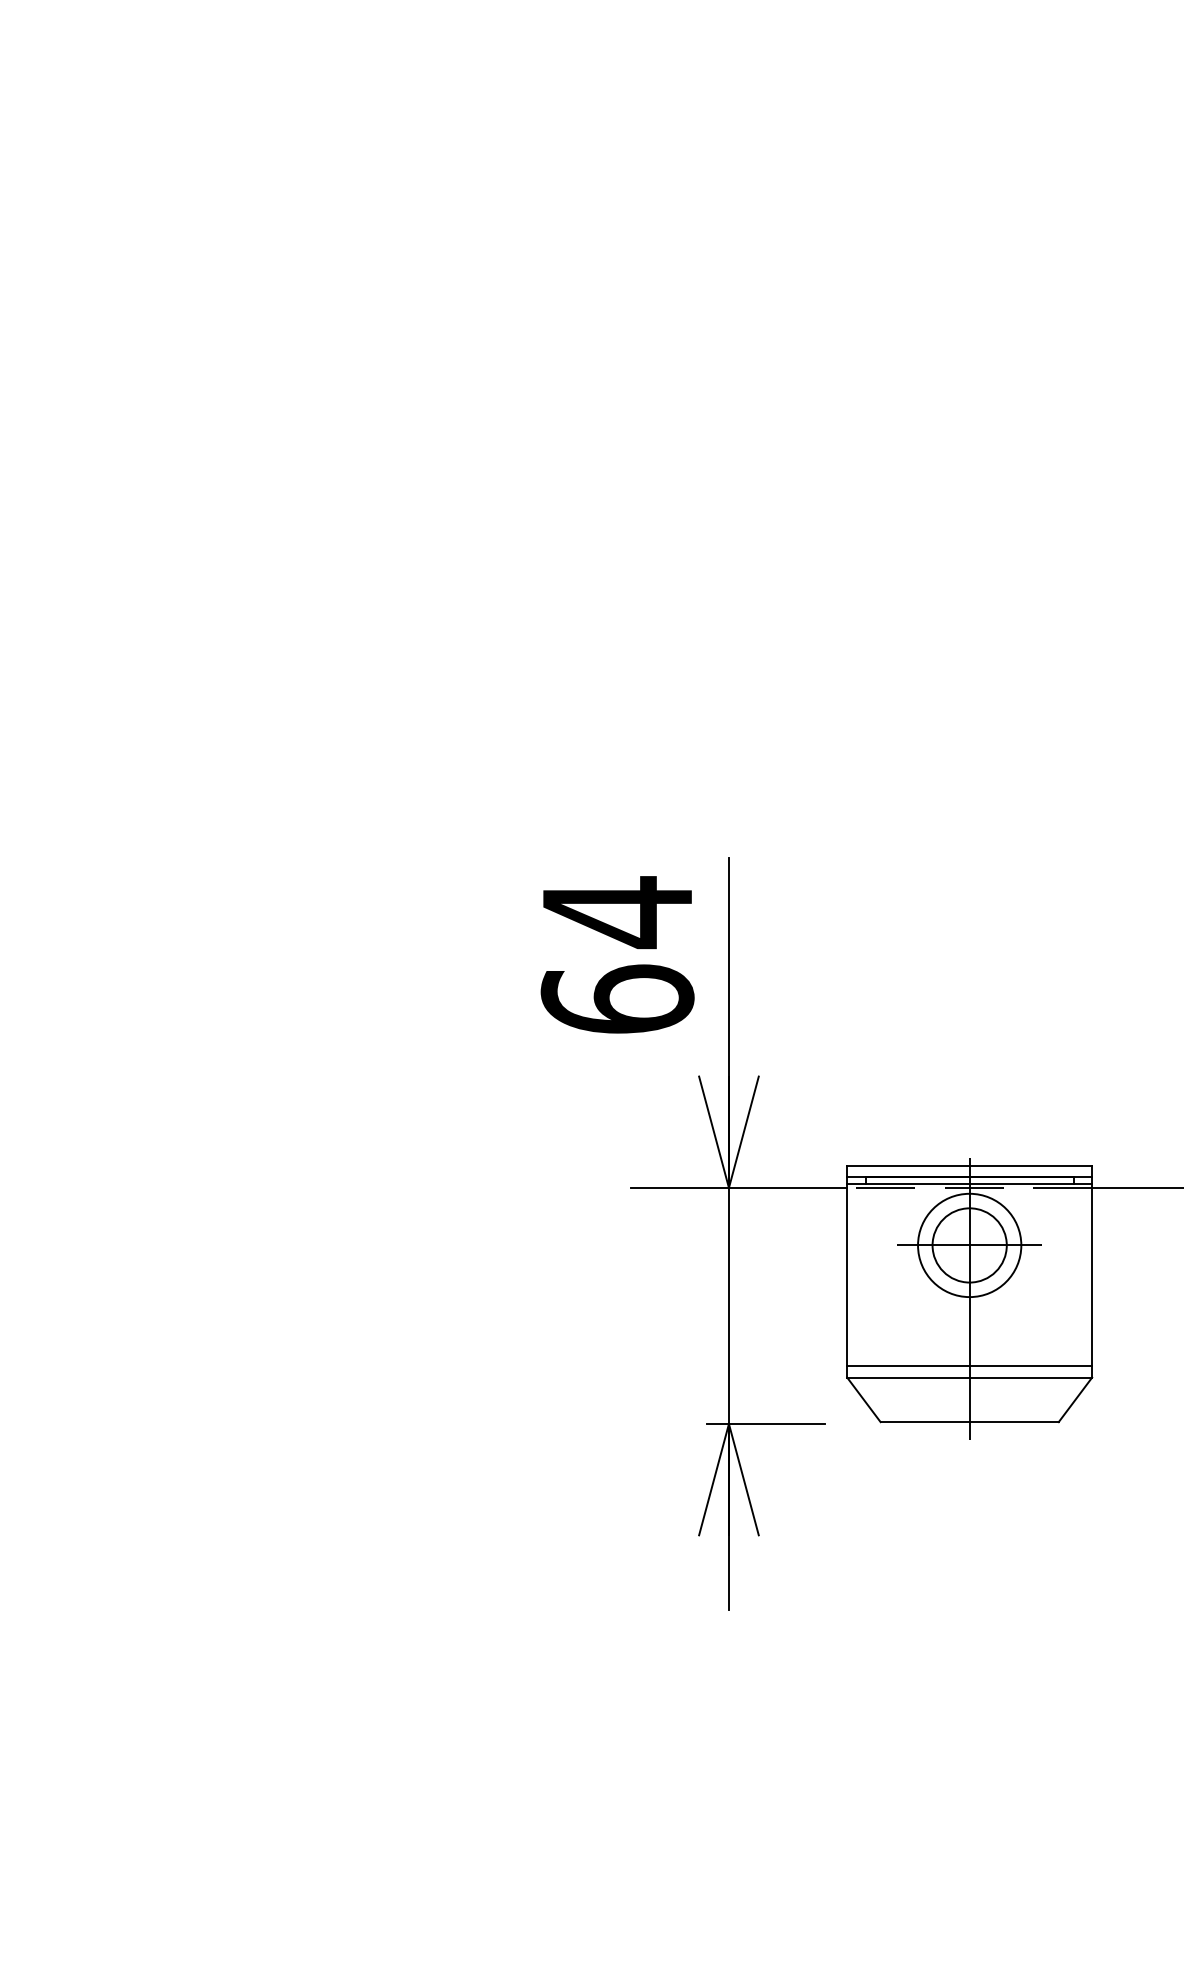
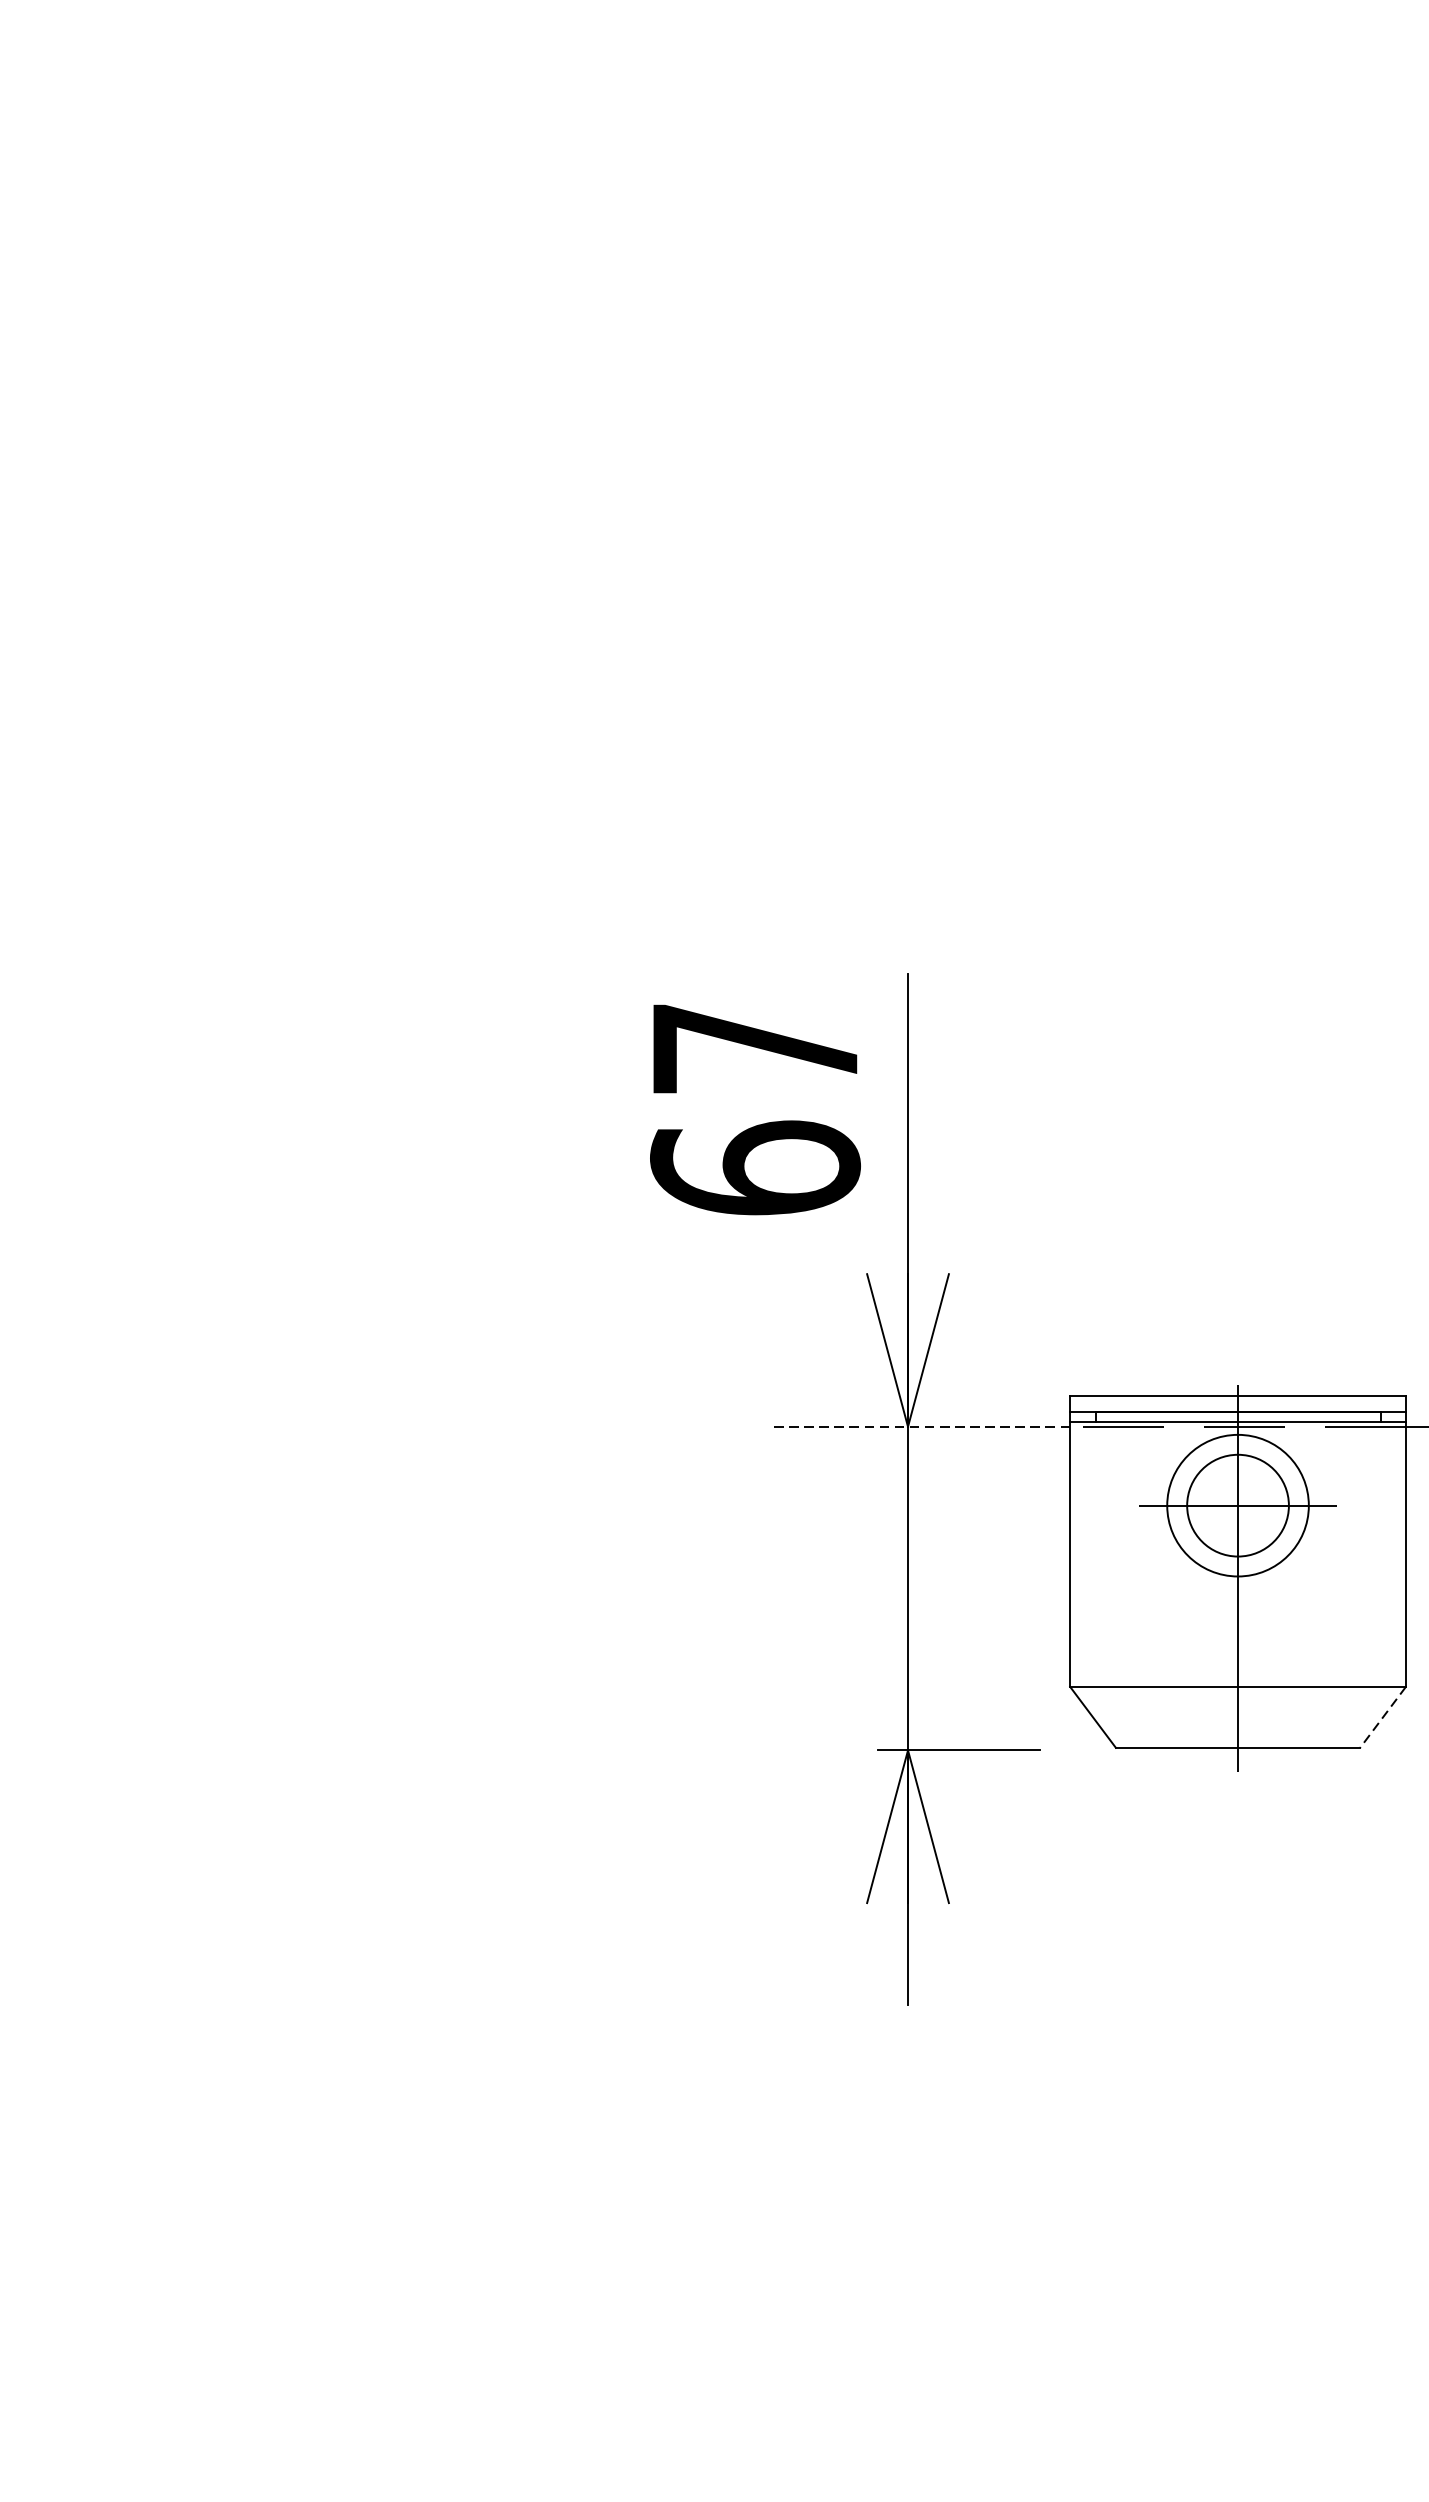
text: (617, 912) -> (755, 1049), 64 -> 67
line: (738, 1187) -> (921, 1426), solid -> dashed
line: (969, 1366) -> (1237, 1671), removed
line: (1075, 1399) -> (1383, 1716), solid -> dashed

